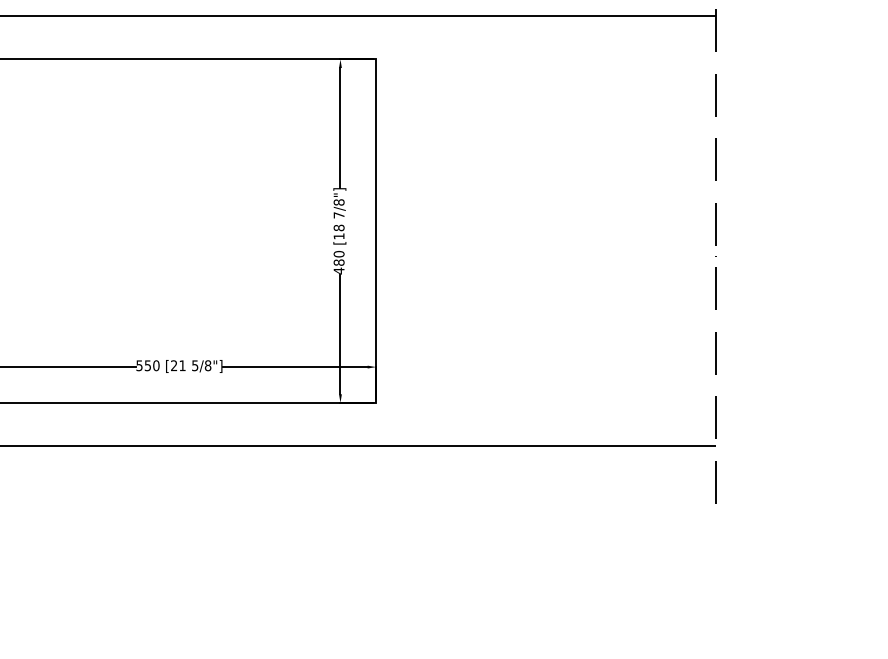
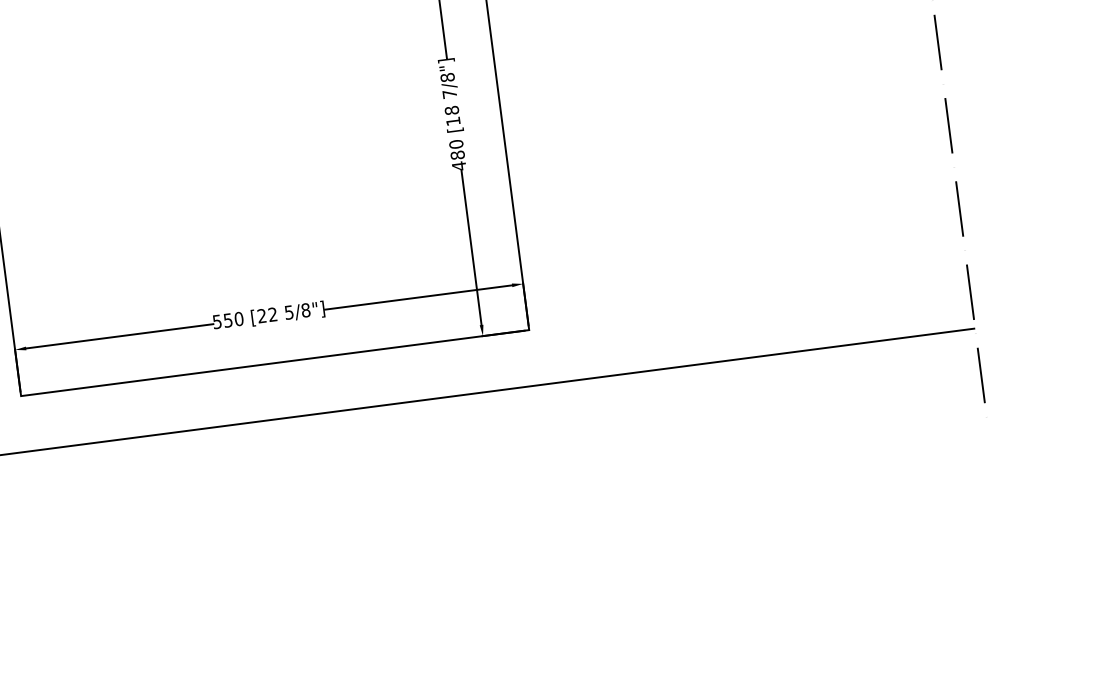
text: (182, 365) -> (272, 314), [21 -> [22

